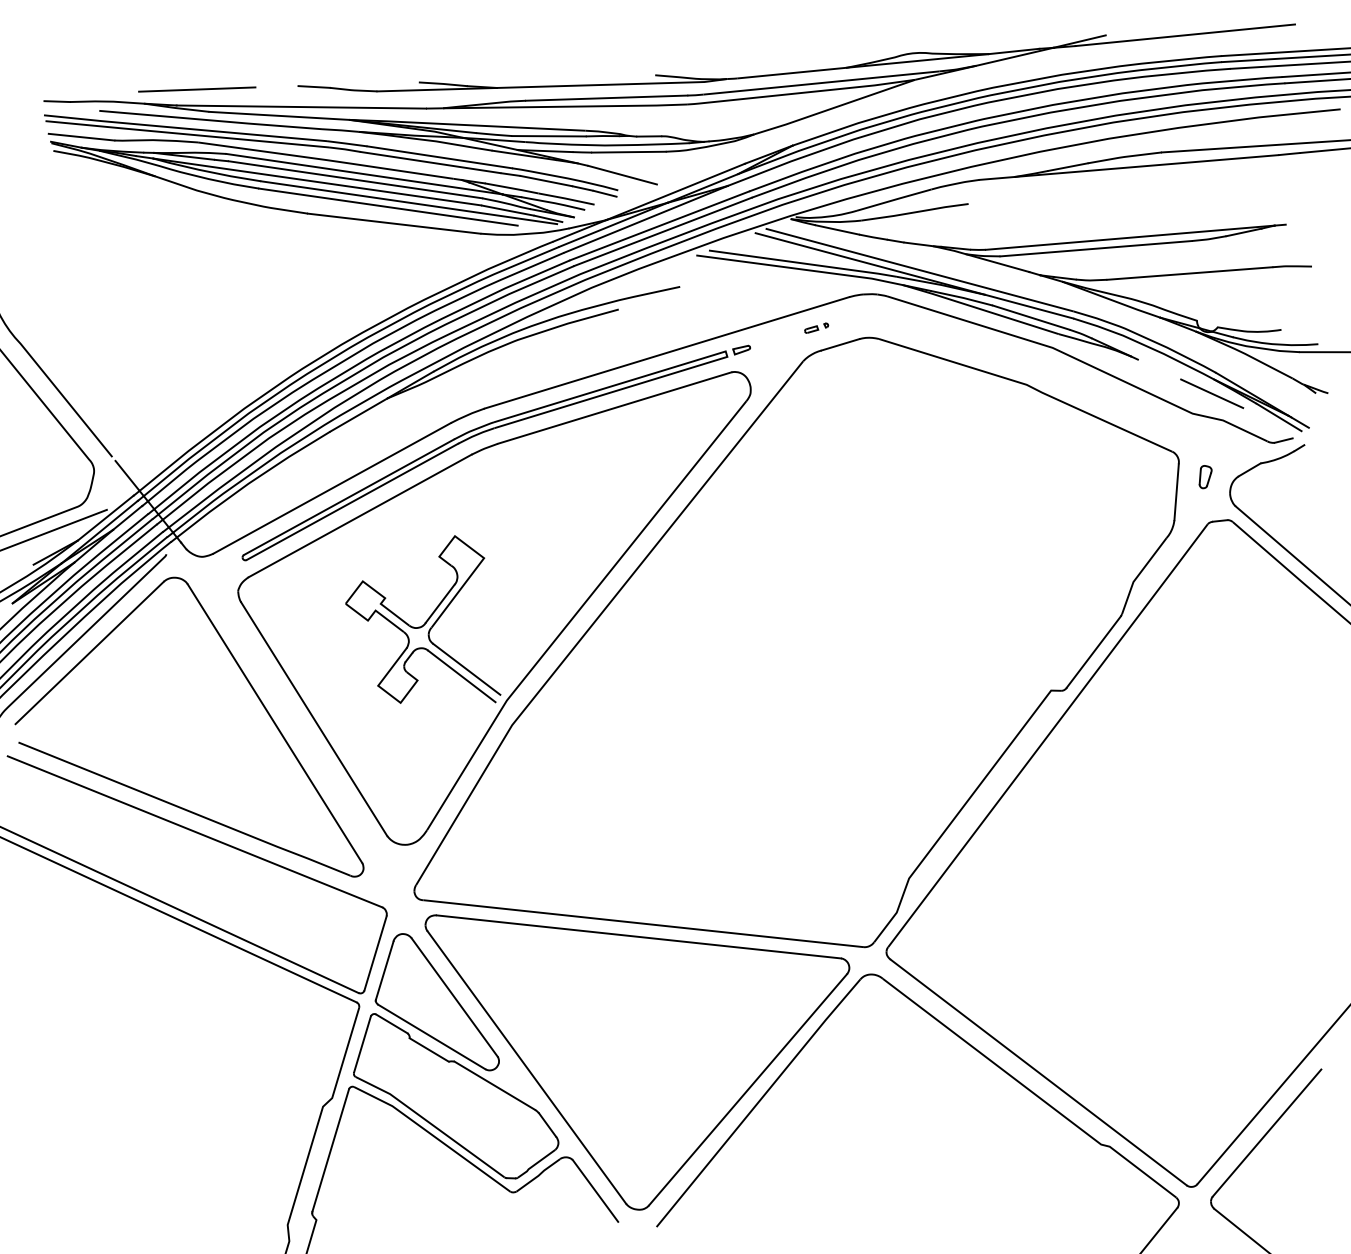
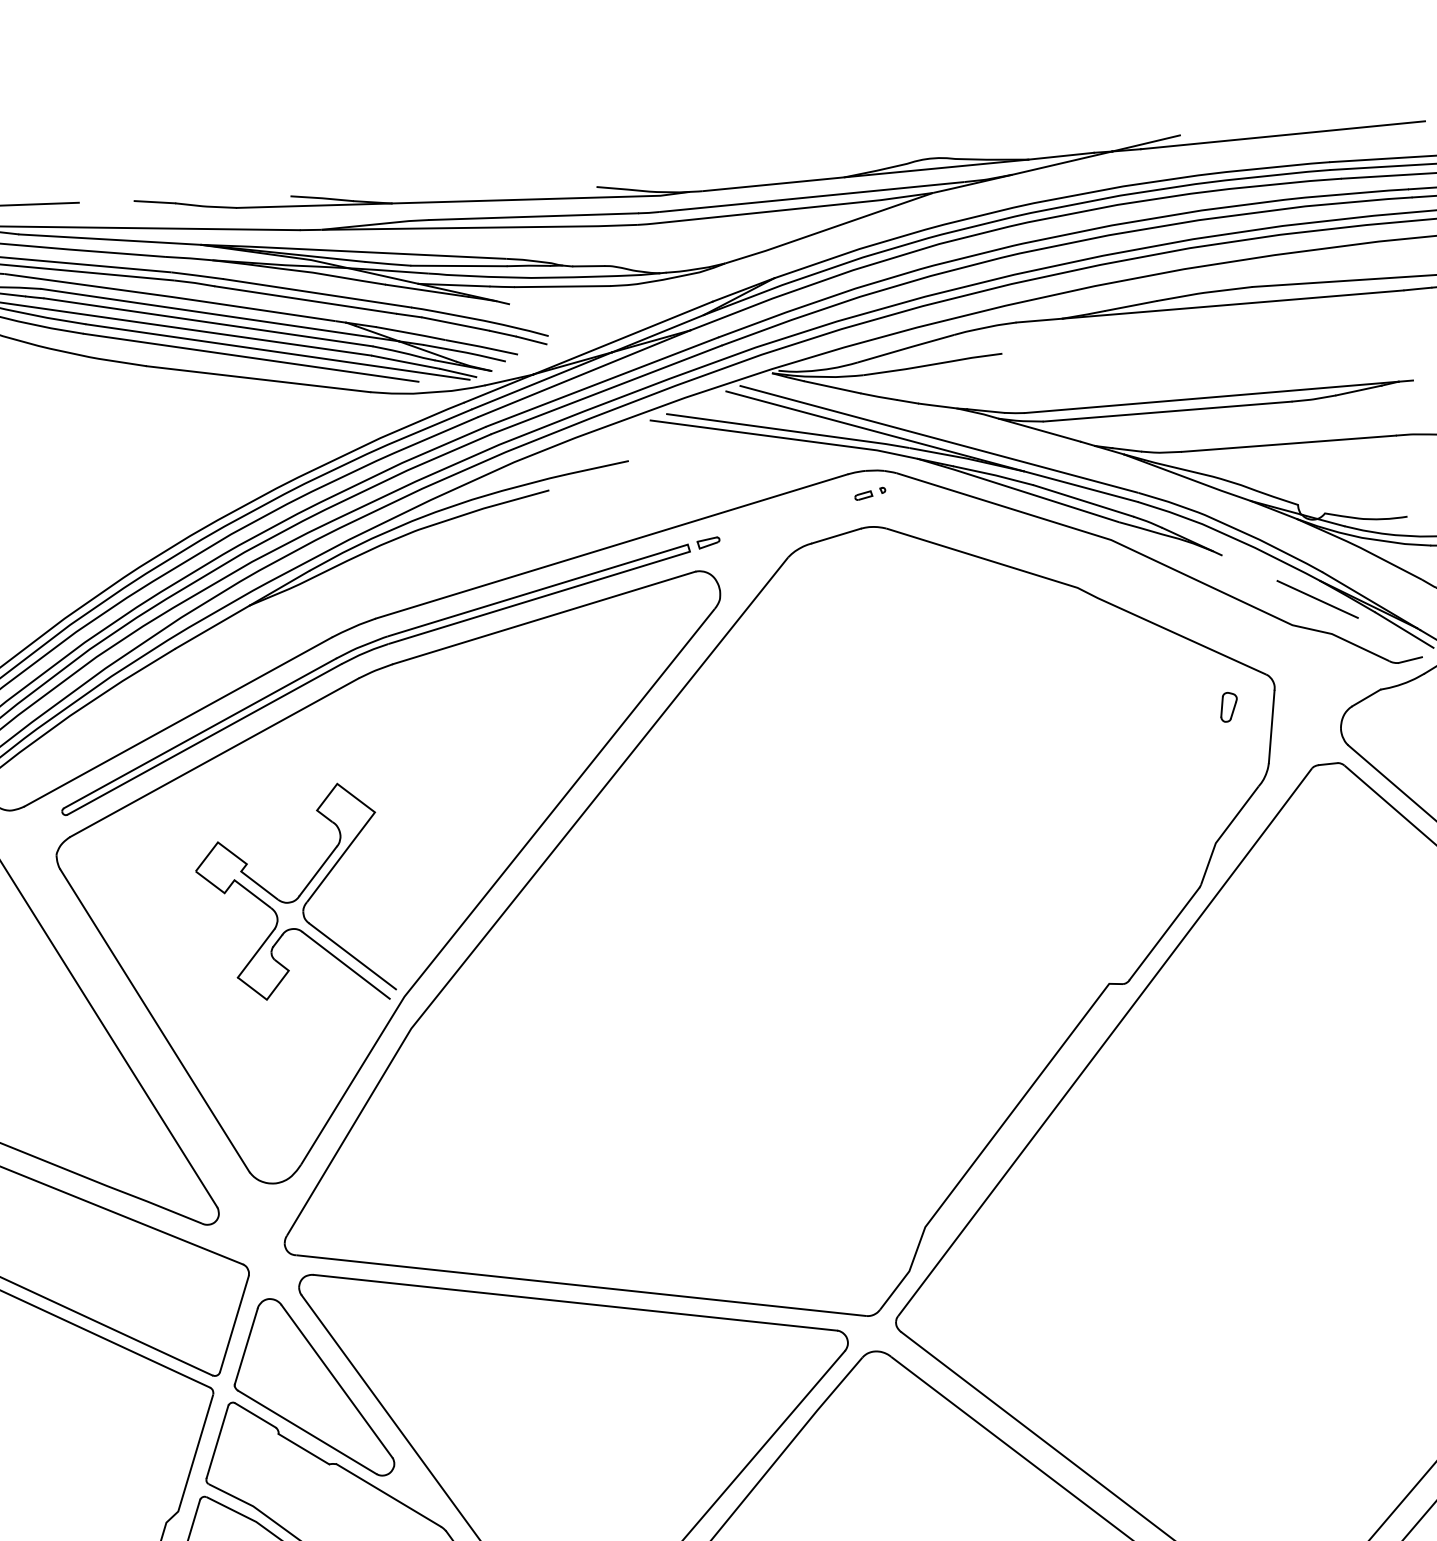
line: (622, 174) -> (554, 315), removed
part: (816, 327) -> (870, 492), moved
part: (1205, 477) -> (1228, 707), moved

